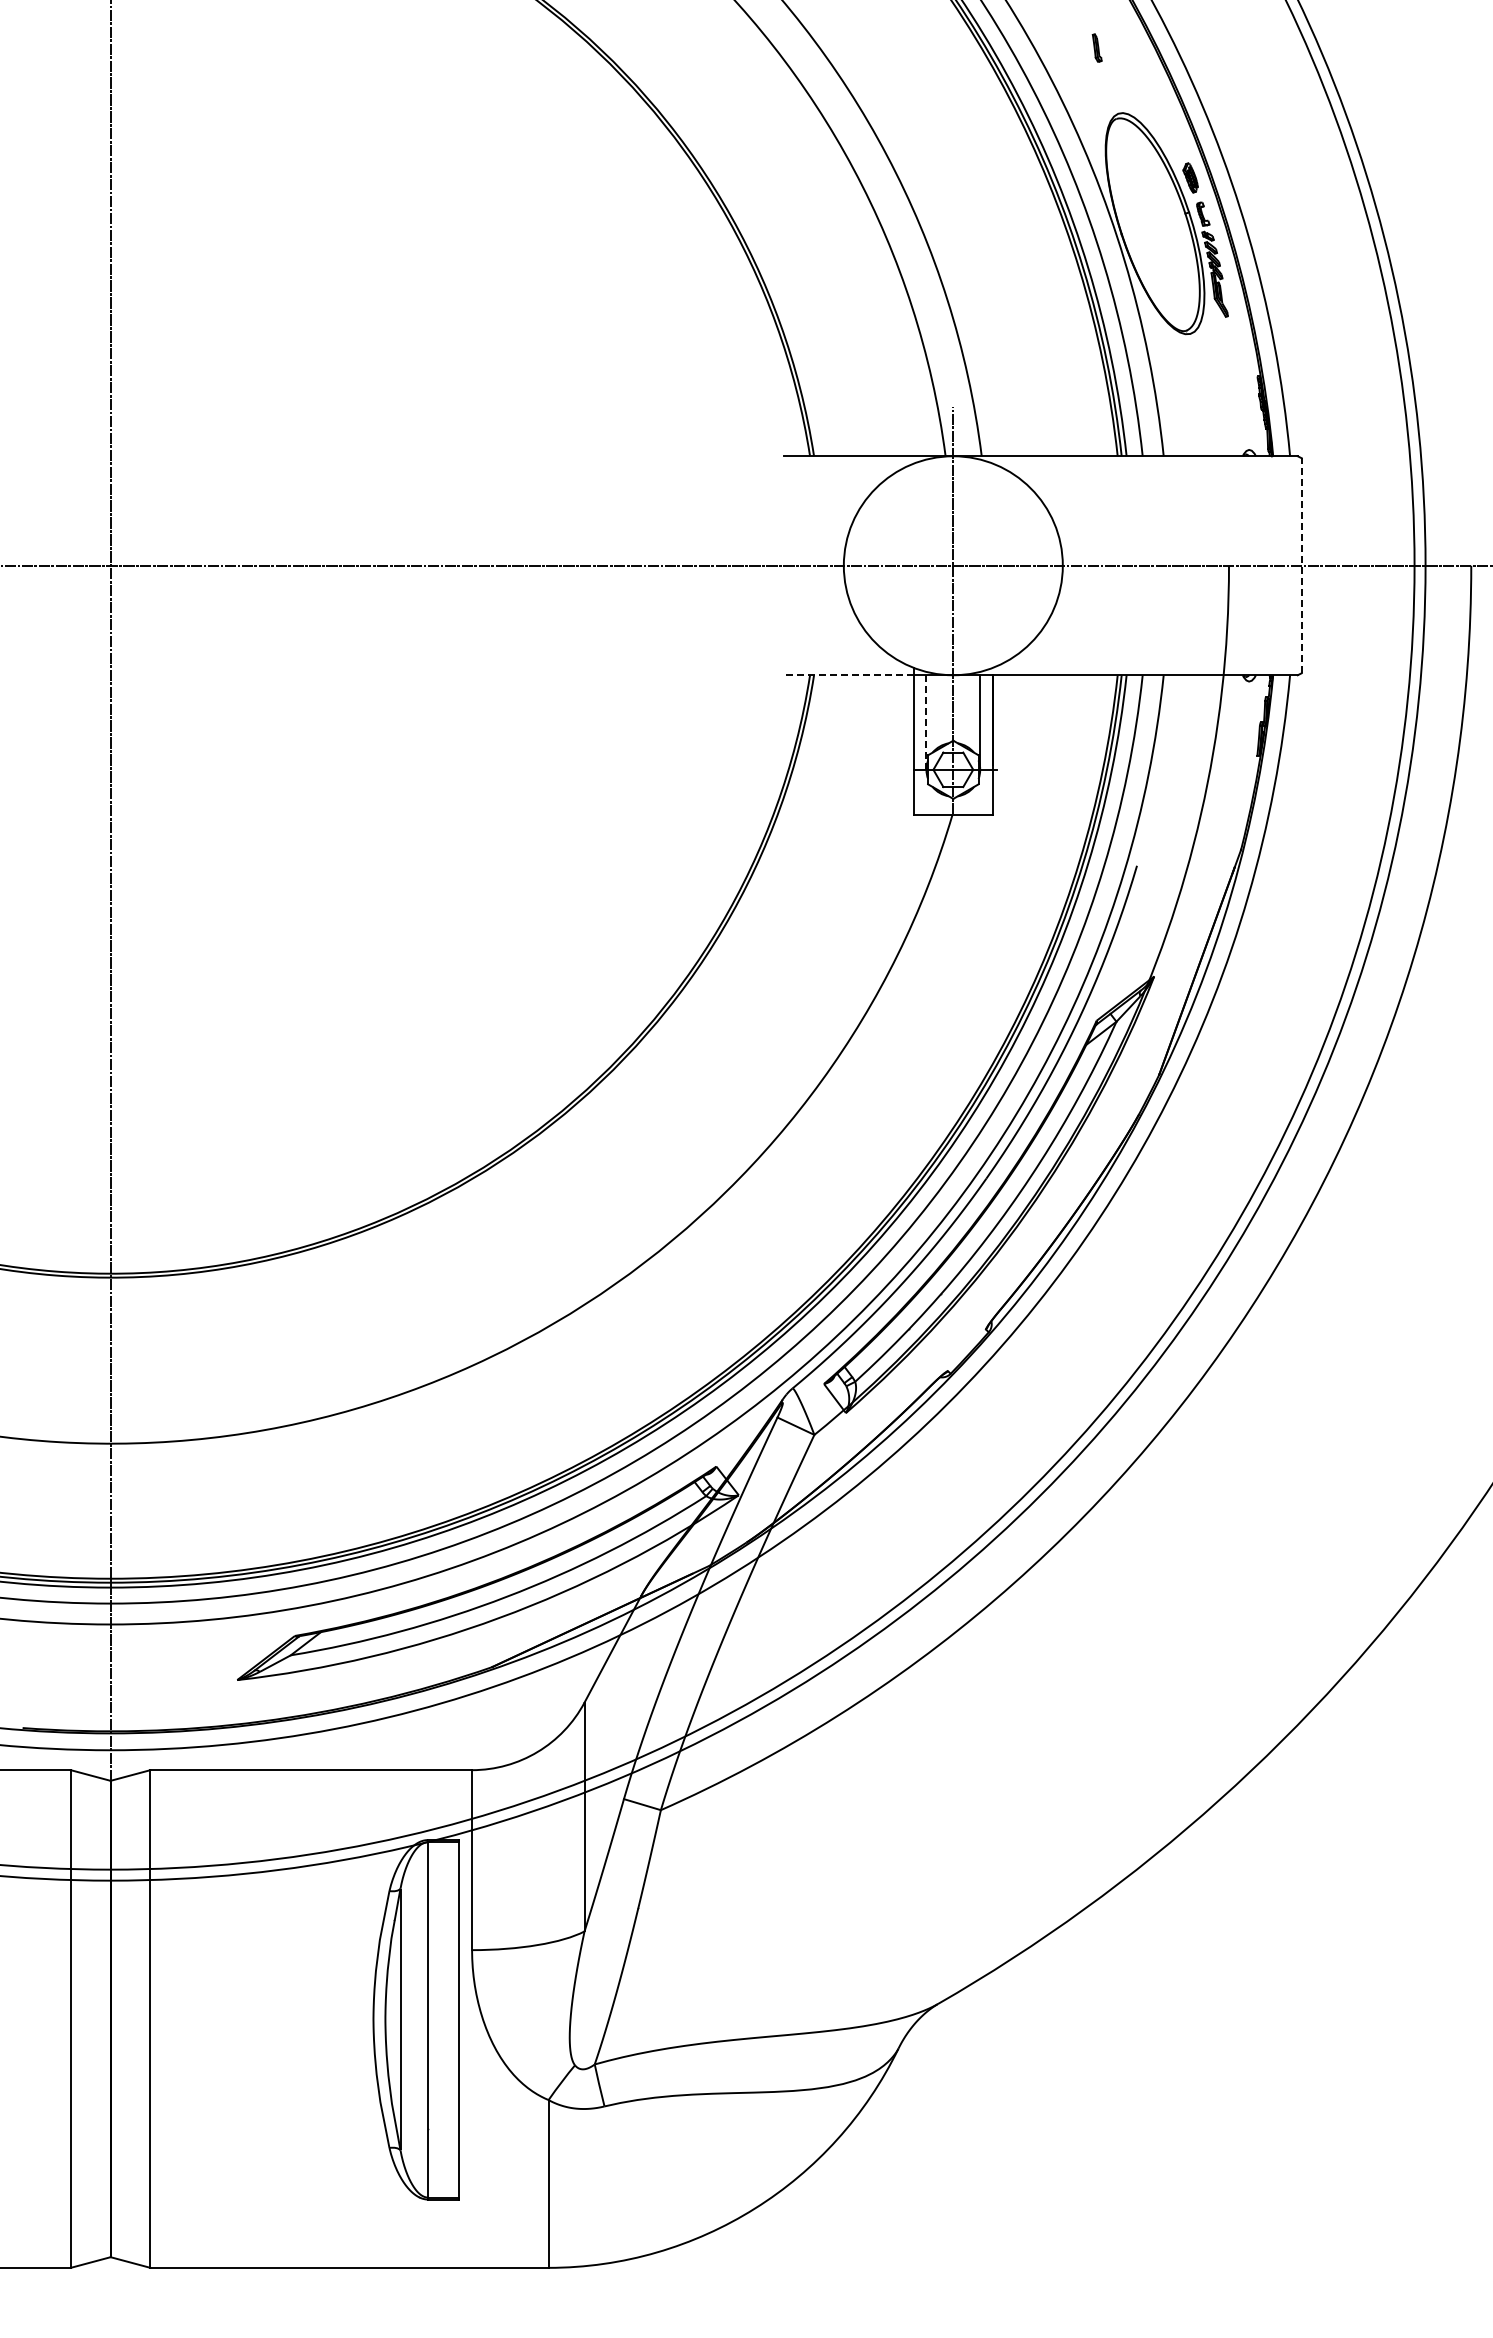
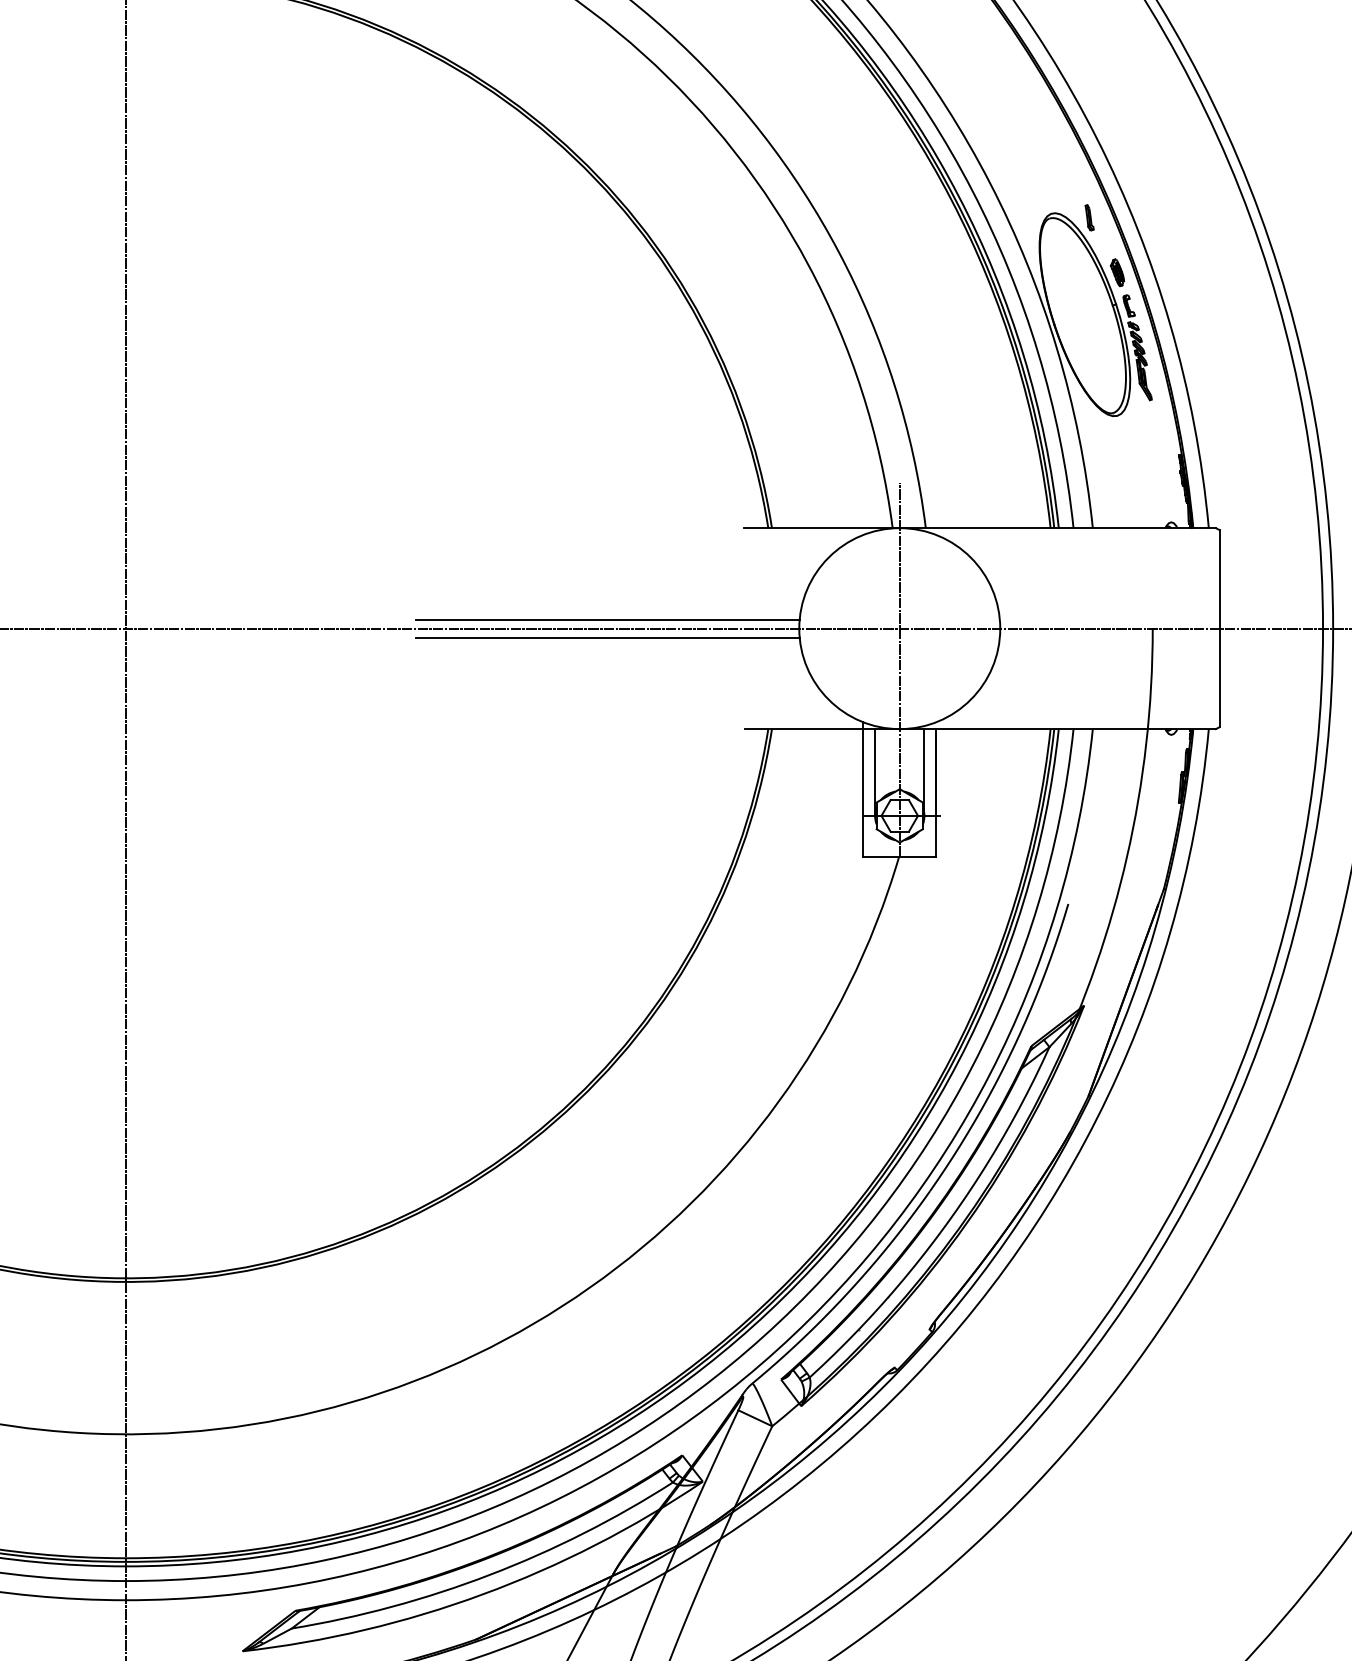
part: (1096, 47) -> (1088, 217), moved
line: (634, 555) -> (607, 619), added
line: (1301, 565) -> (1219, 628), dashed -> solid
line: (634, 575) -> (607, 637), added
line: (848, 675) -> (803, 729), dashed -> solid
line: (926, 722) -> (875, 772), dashed -> solid

